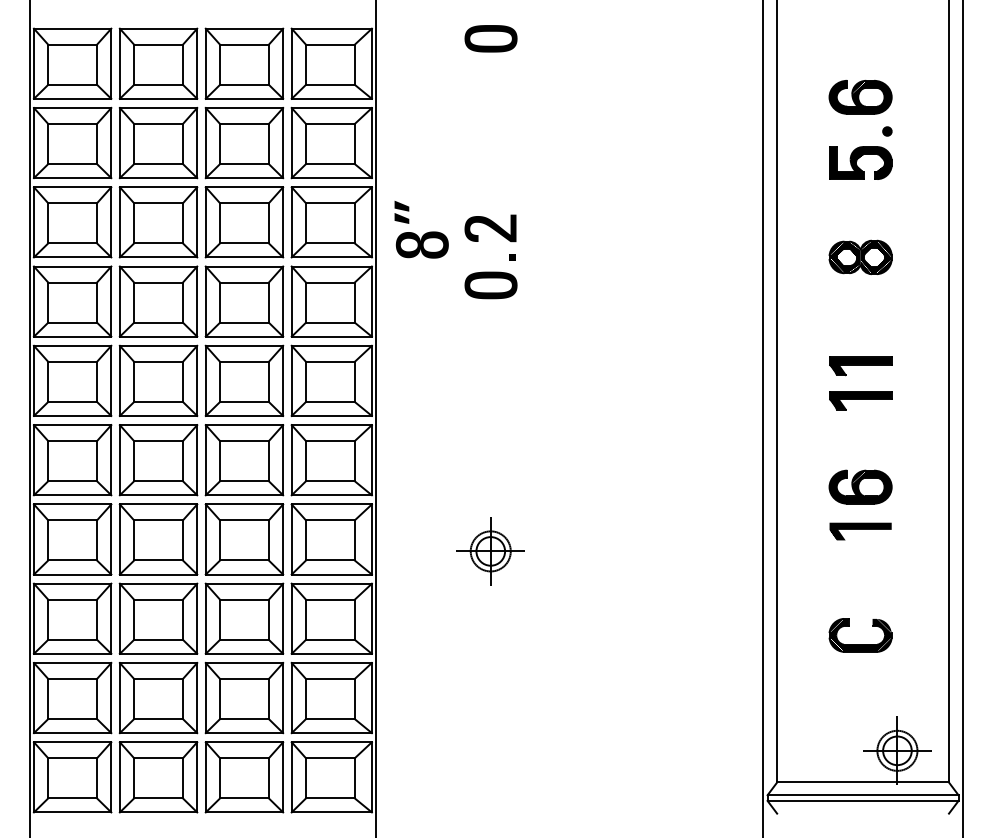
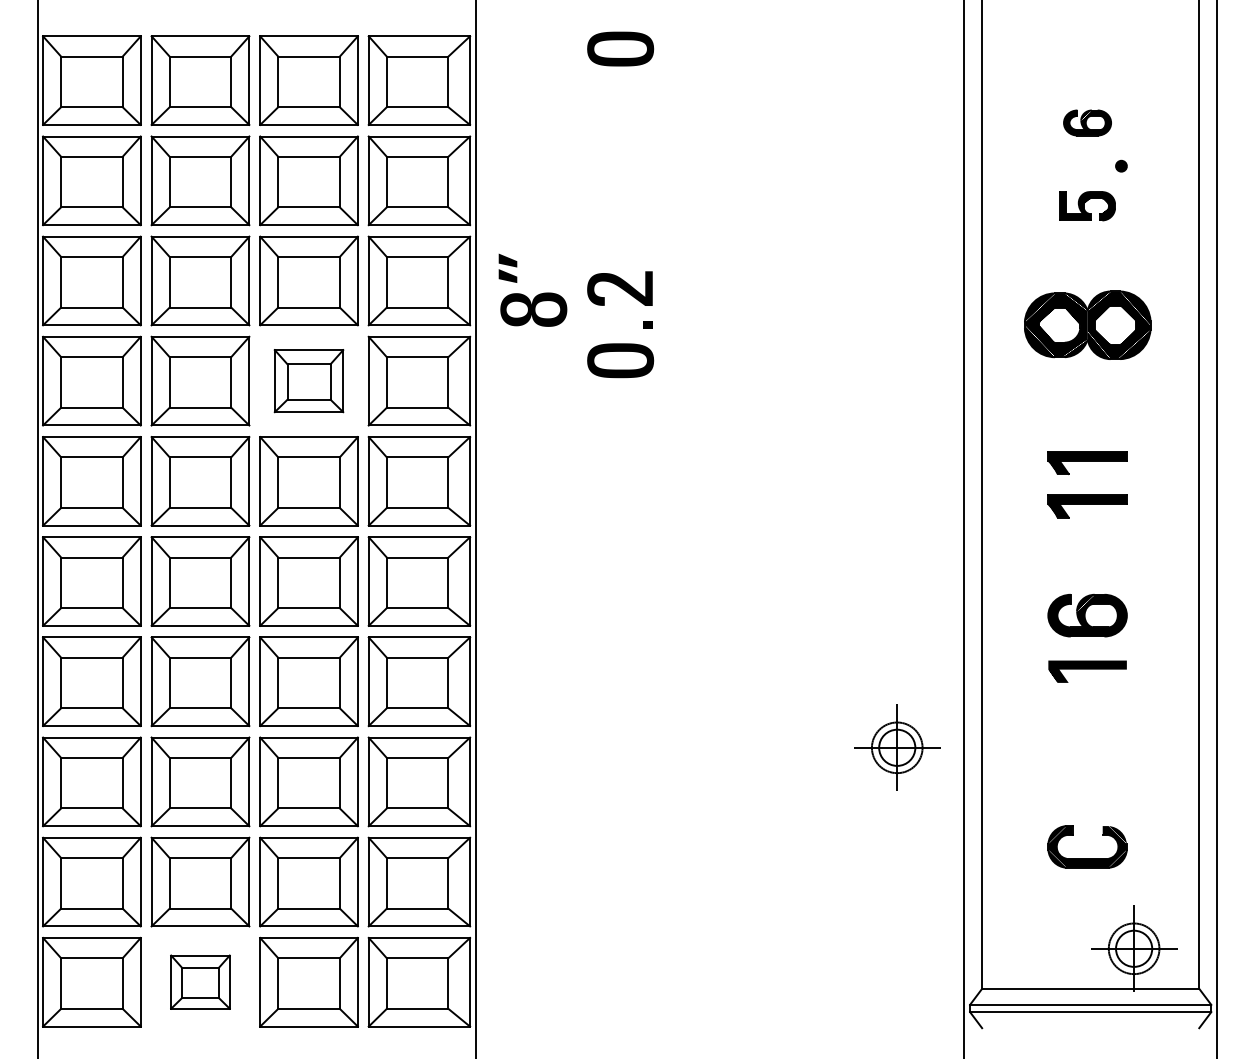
part: (860, 96) -> (1087, 122), size x0.6
part: (860, 163) -> (1087, 206), size x0.7
part: (860, 257) -> (1087, 325), size x1.6
part: (244, 301) -> (308, 380), size x0.7
part: (490, 551) -> (897, 747), moved
part: (860, 644) -> (1087, 858), moved
part: (158, 776) -> (200, 981), size x0.6

